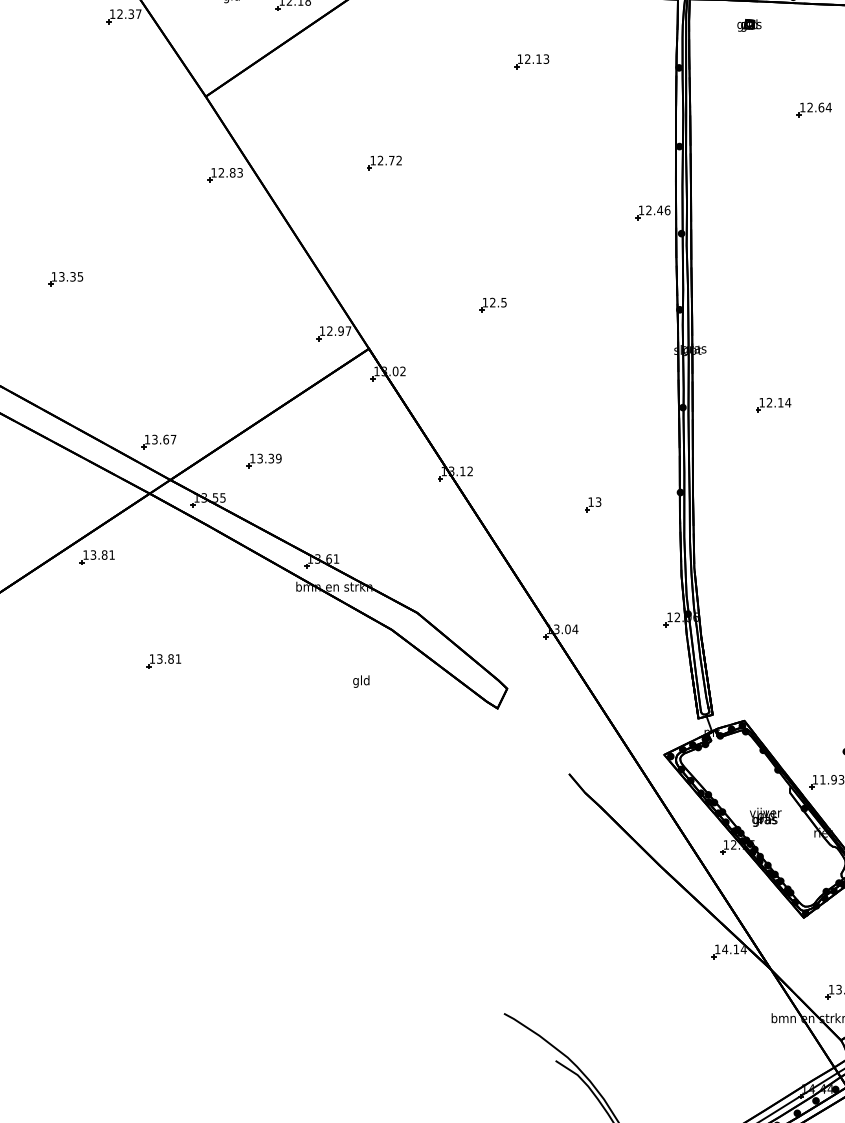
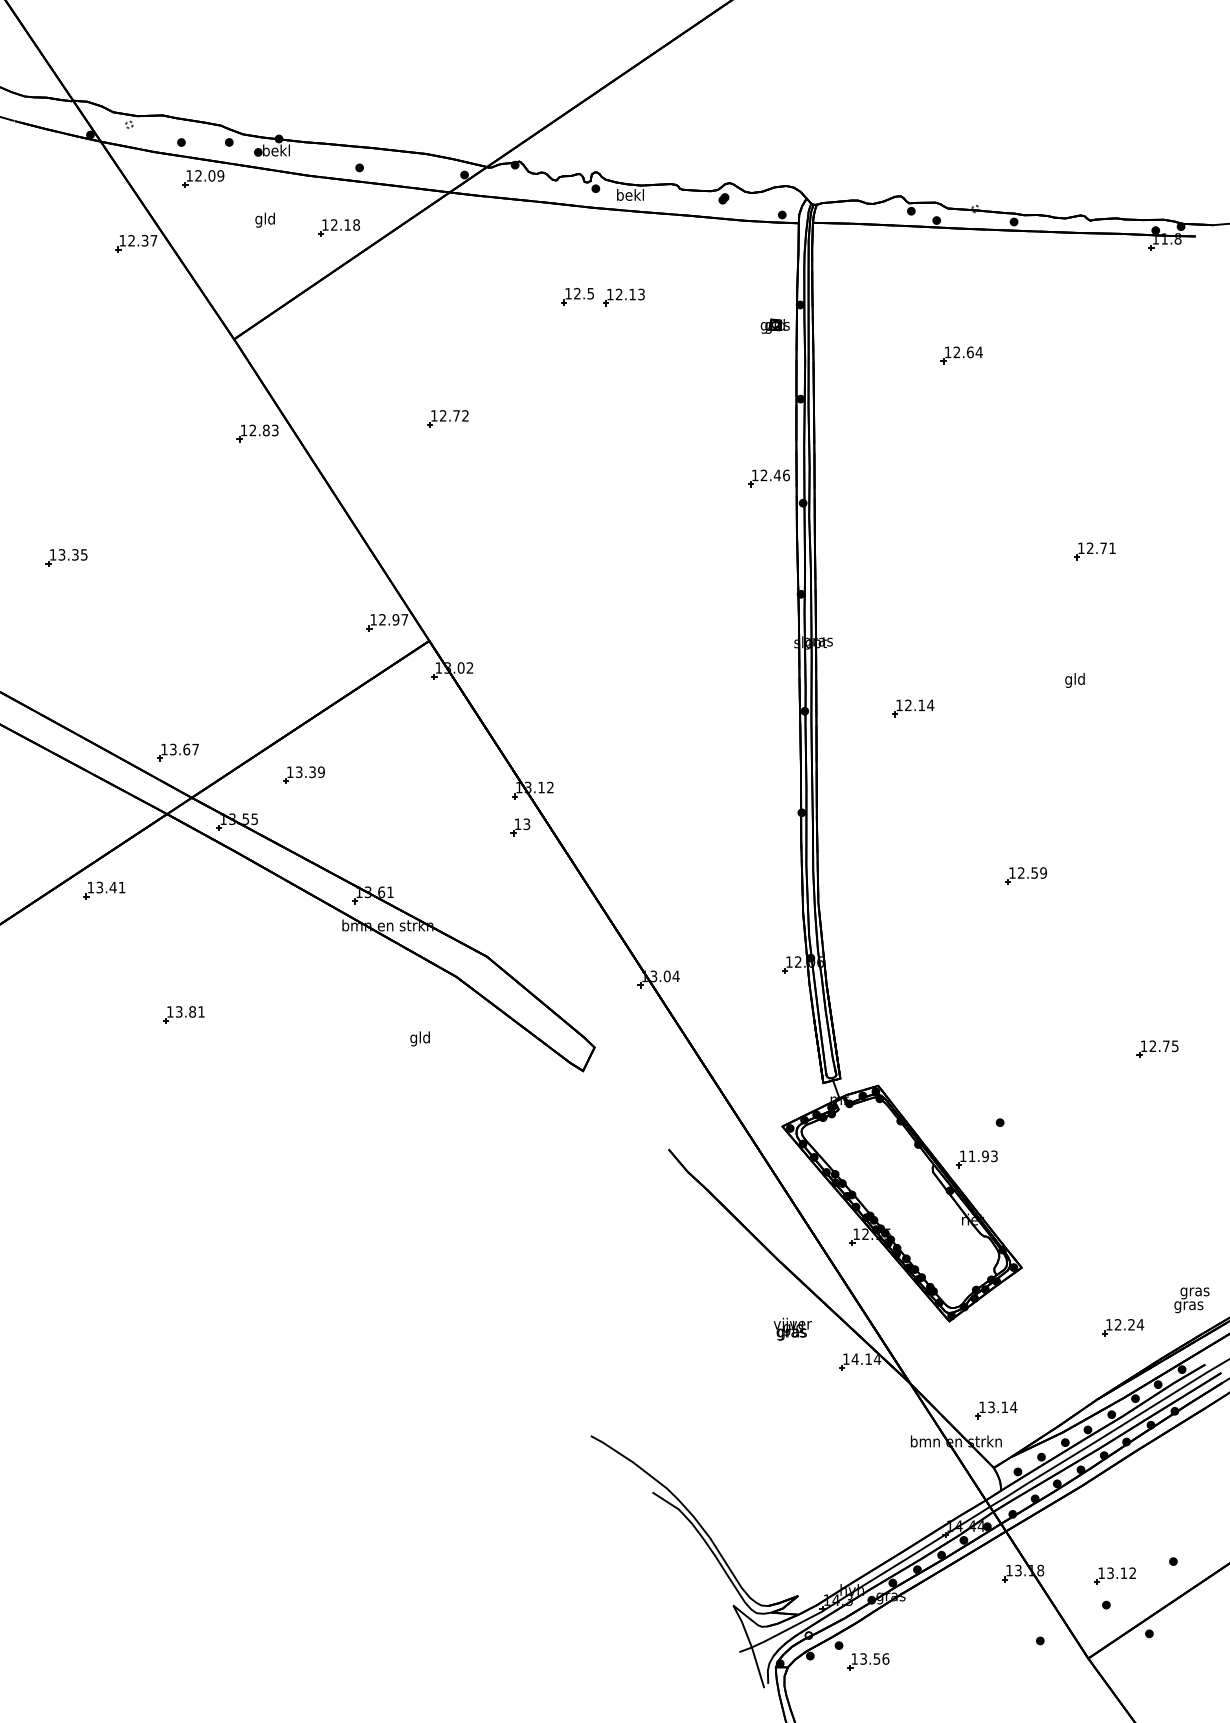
part: (748, 24) -> (774, 325), moved
part: (492, 304) -> (577, 296), moved
part: (593, 504) -> (520, 827), moved
text: (104, 554) -> (112, 887), 13.81 -> 13.41
text: (765, 816) -> (792, 1328), moved

